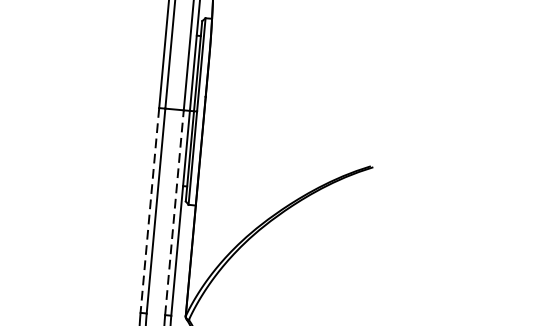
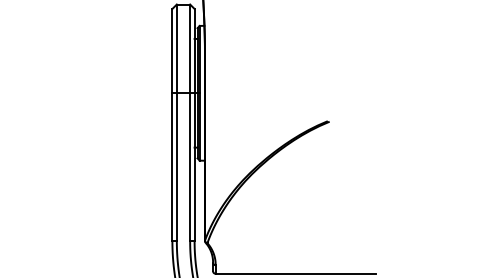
line: (149, 210) -> (172, 167), dashed -> solid
line: (174, 213) -> (190, 167), dashed -> solid

